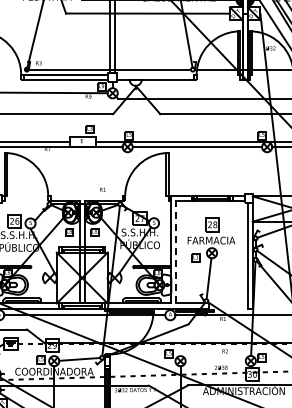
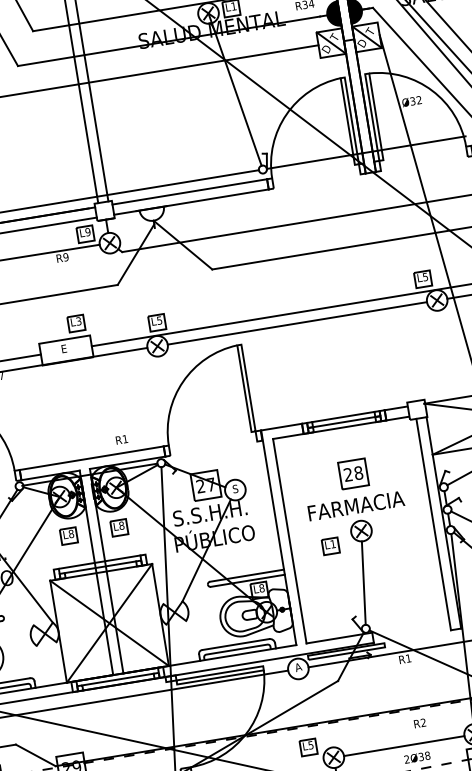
line: (155, 74) -> (189, 191), added
line: (86, 196) -> (91, 458), added
line: (176, 251) -> (289, 539), dashed -> solid
line: (215, 361) -> (403, 746), added

